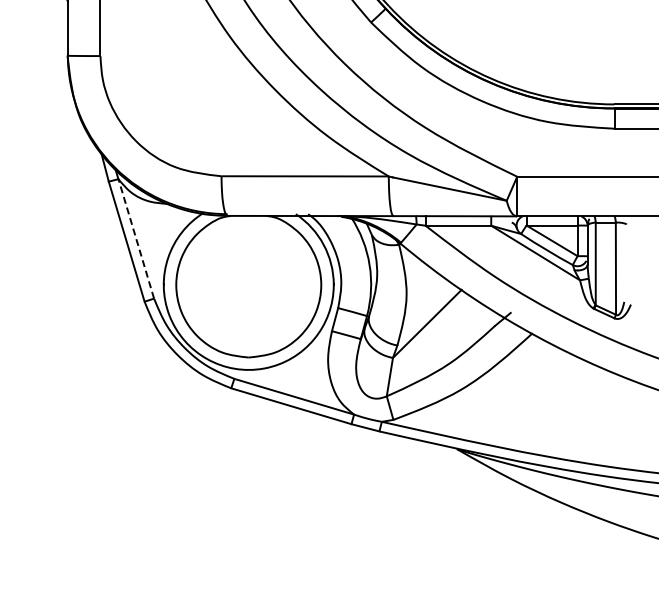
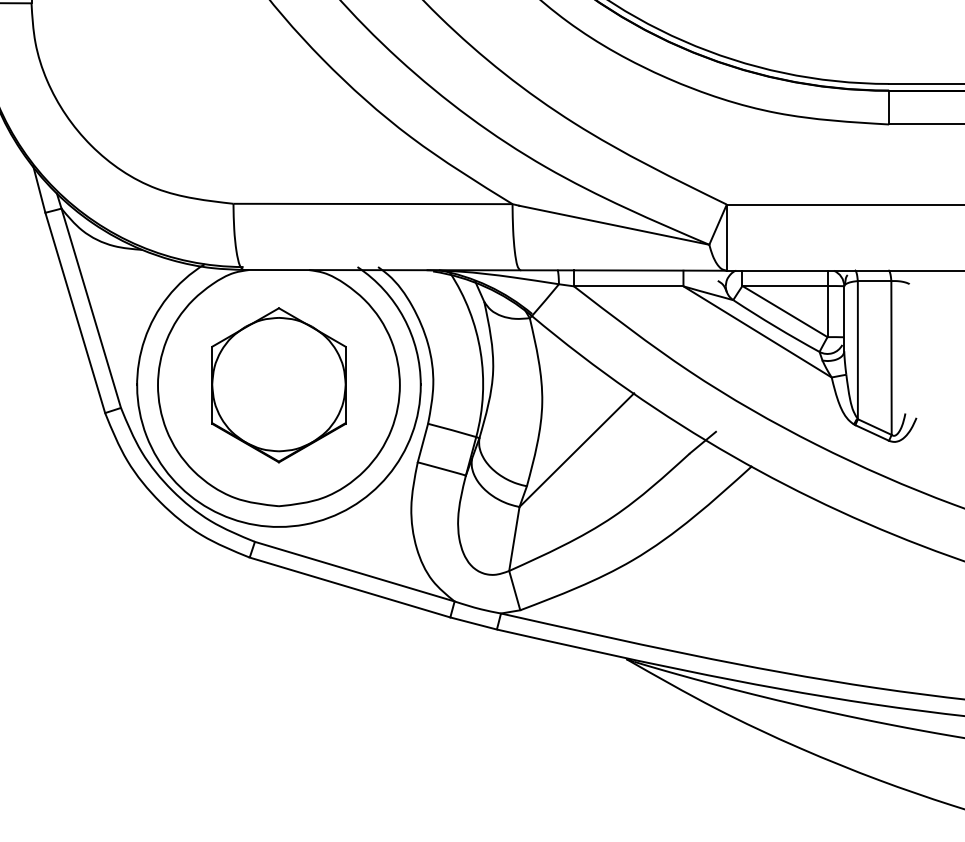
line: (136, 238) -> (91, 307), dashed -> solid
part: (248, 284) -> (278, 384), added

